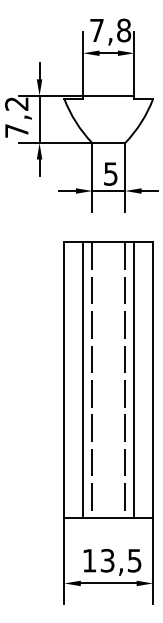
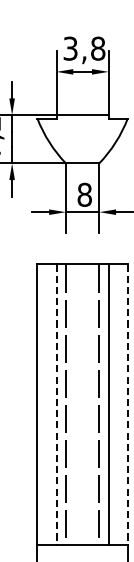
text: (96, 30) -> (70, 48), 7,8 -> 3,8
text: (110, 173) -> (84, 194), 5 -> 8
line: (83, 380) -> (56, 405), solid -> dashed
line: (153, 380) -> (128, 405), solid -> dashed

